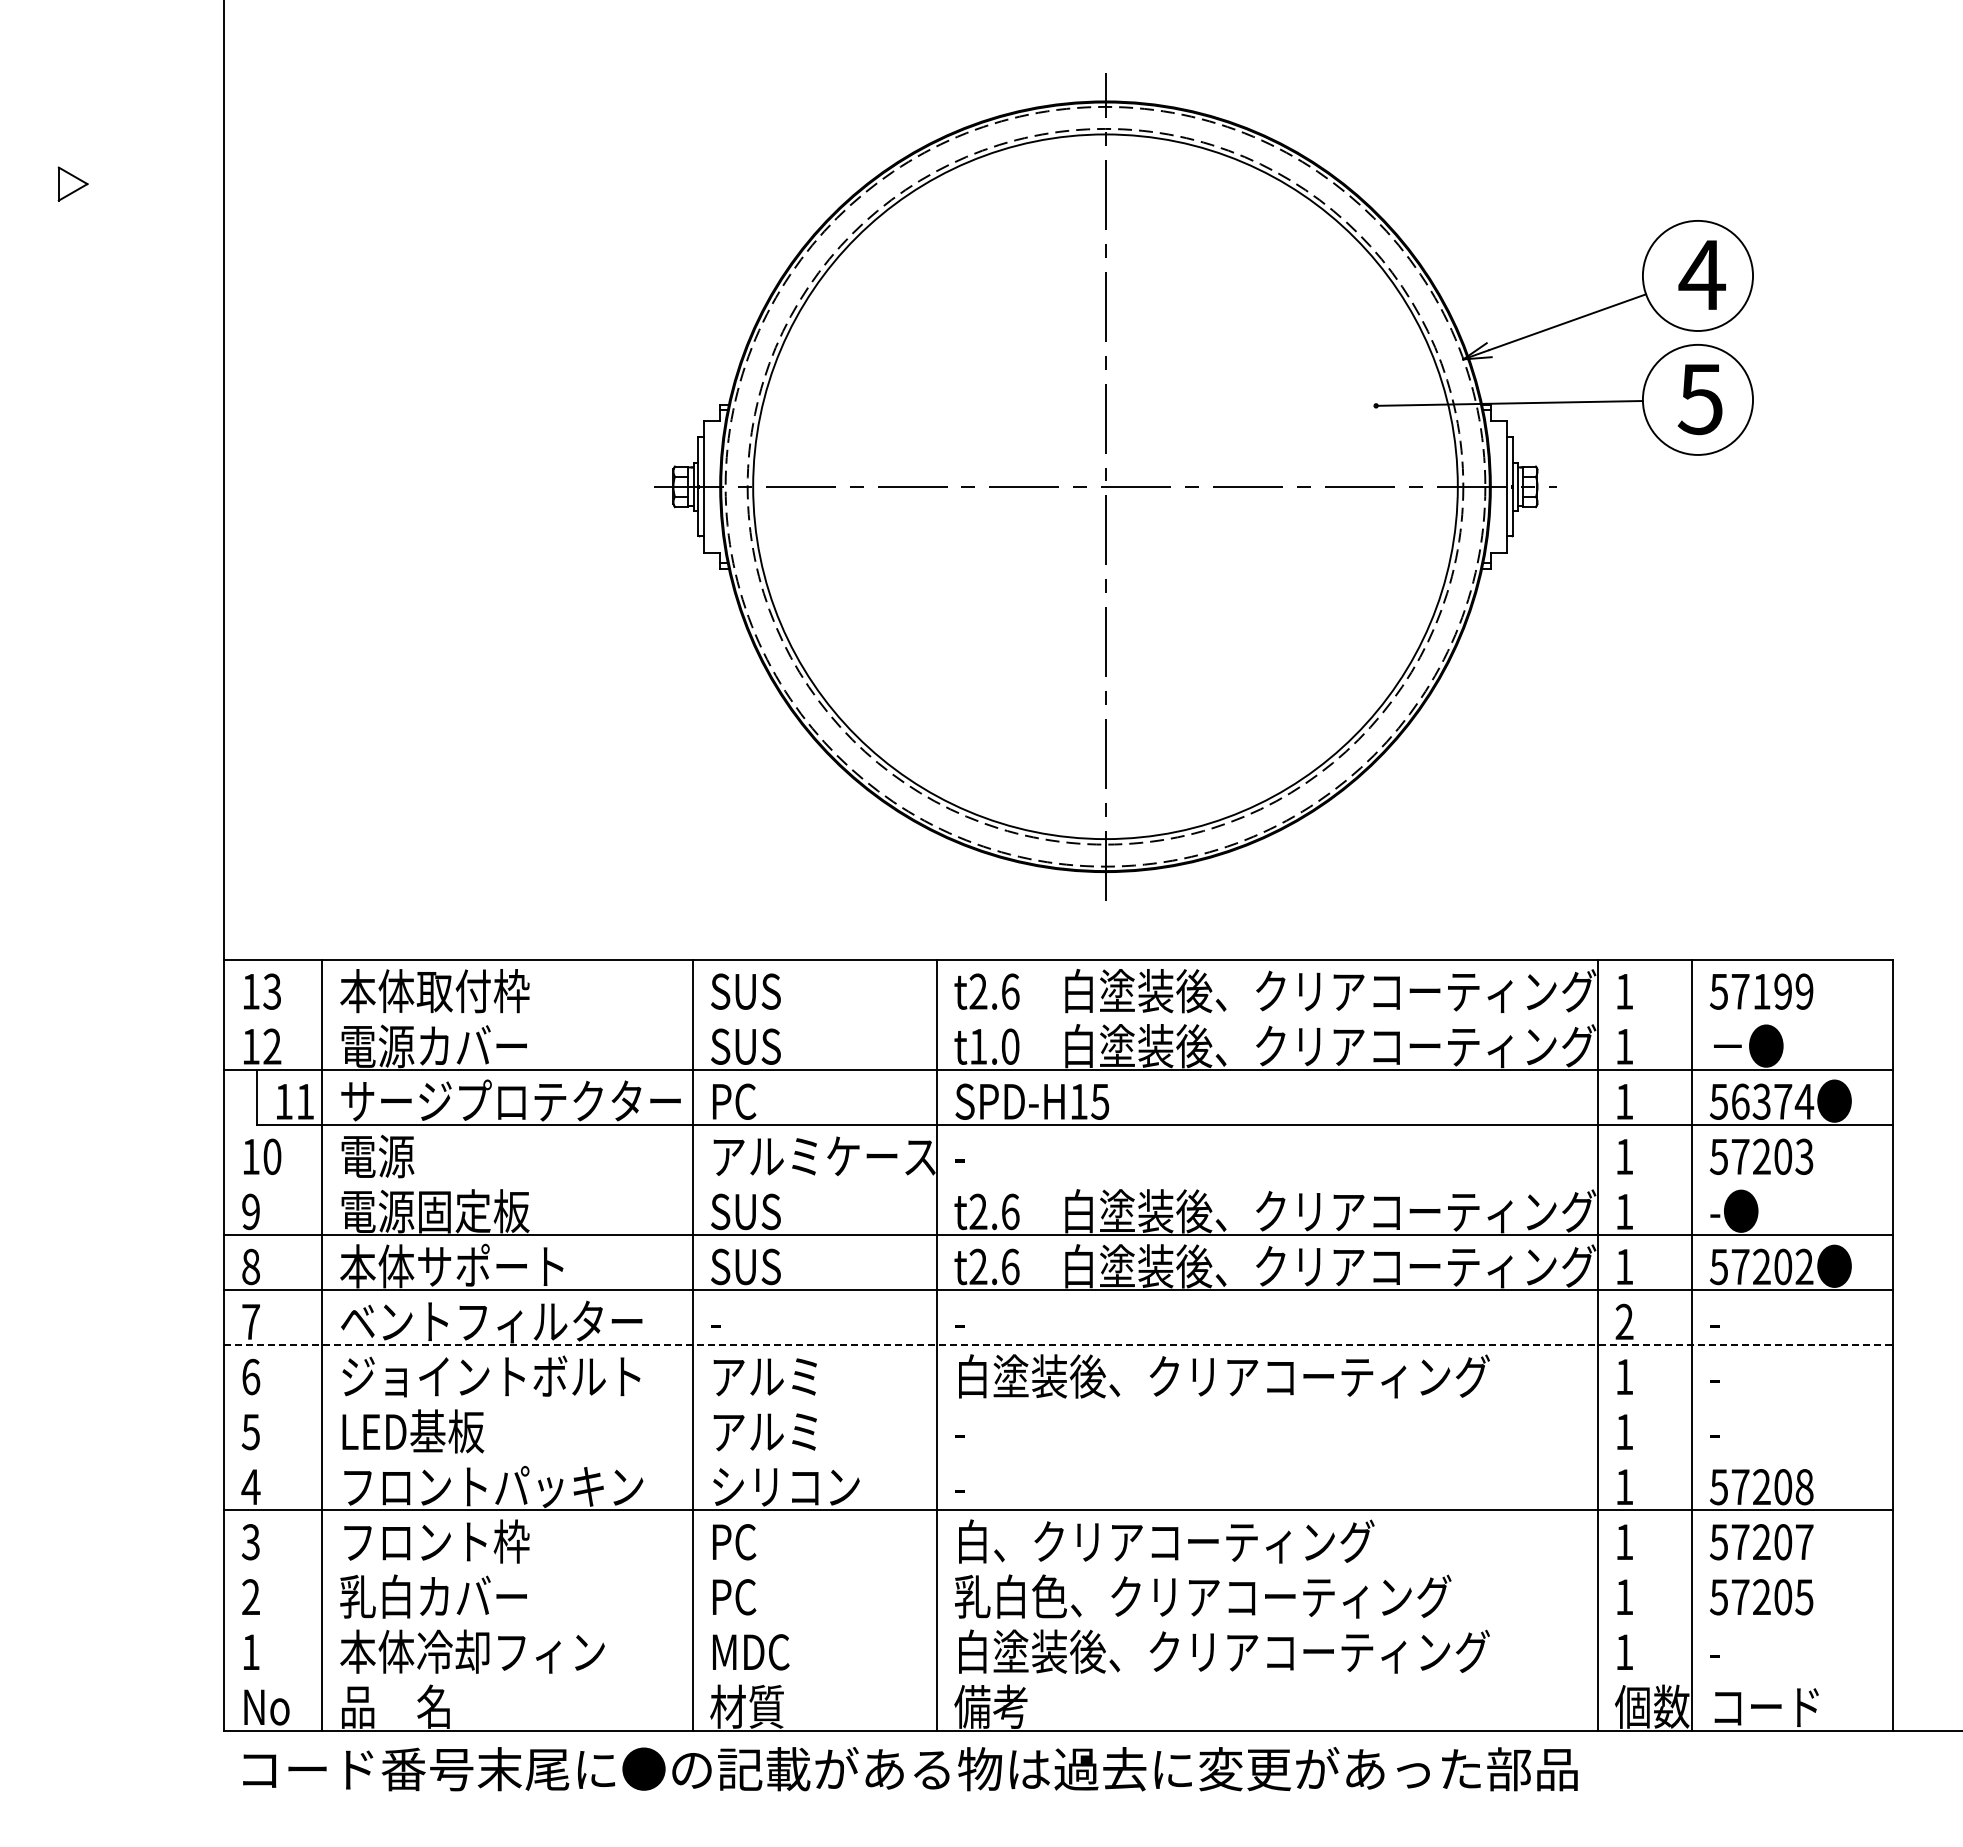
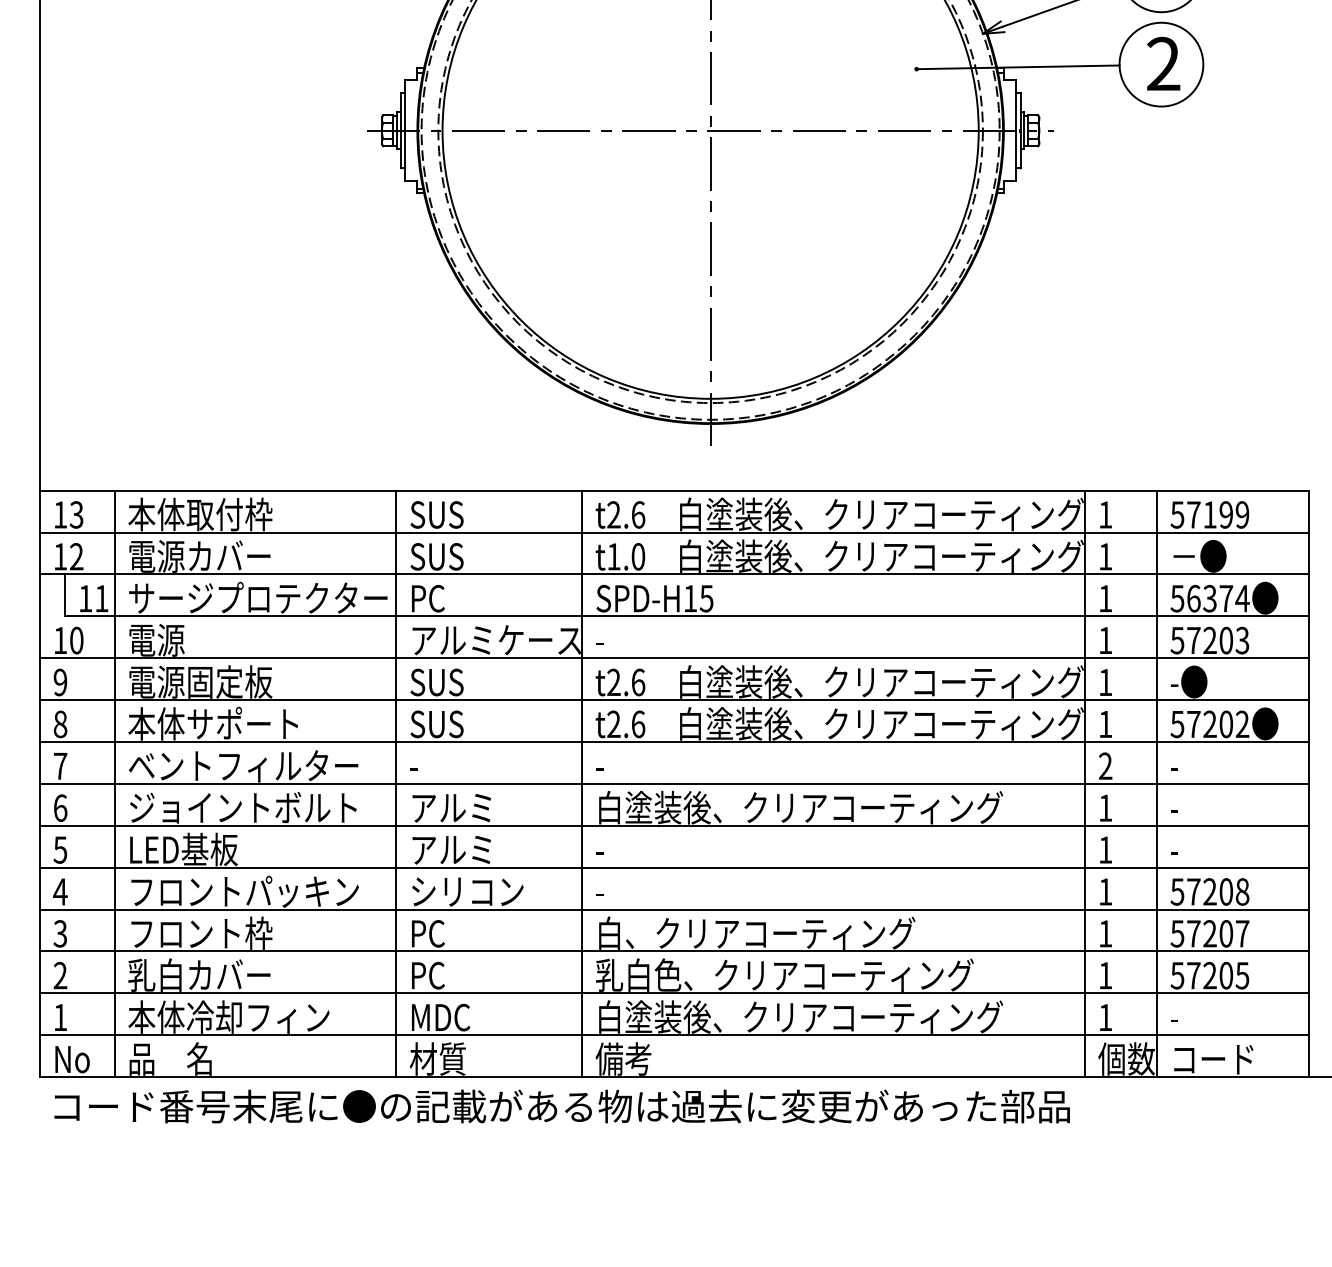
text: (1699, 399) -> (1162, 64), 5 -> 2
line: (1058, 1014) -> (674, 532), added
line: (1058, 1179) -> (674, 657), added
line: (1058, 1345) -> (674, 784), dashed -> solid
line: (1058, 1400) -> (674, 826), added
line: (1058, 1455) -> (674, 867), added
line: (1058, 1565) -> (674, 951), added
line: (1058, 1620) -> (674, 993), added
line: (1058, 1675) -> (674, 1035), added

